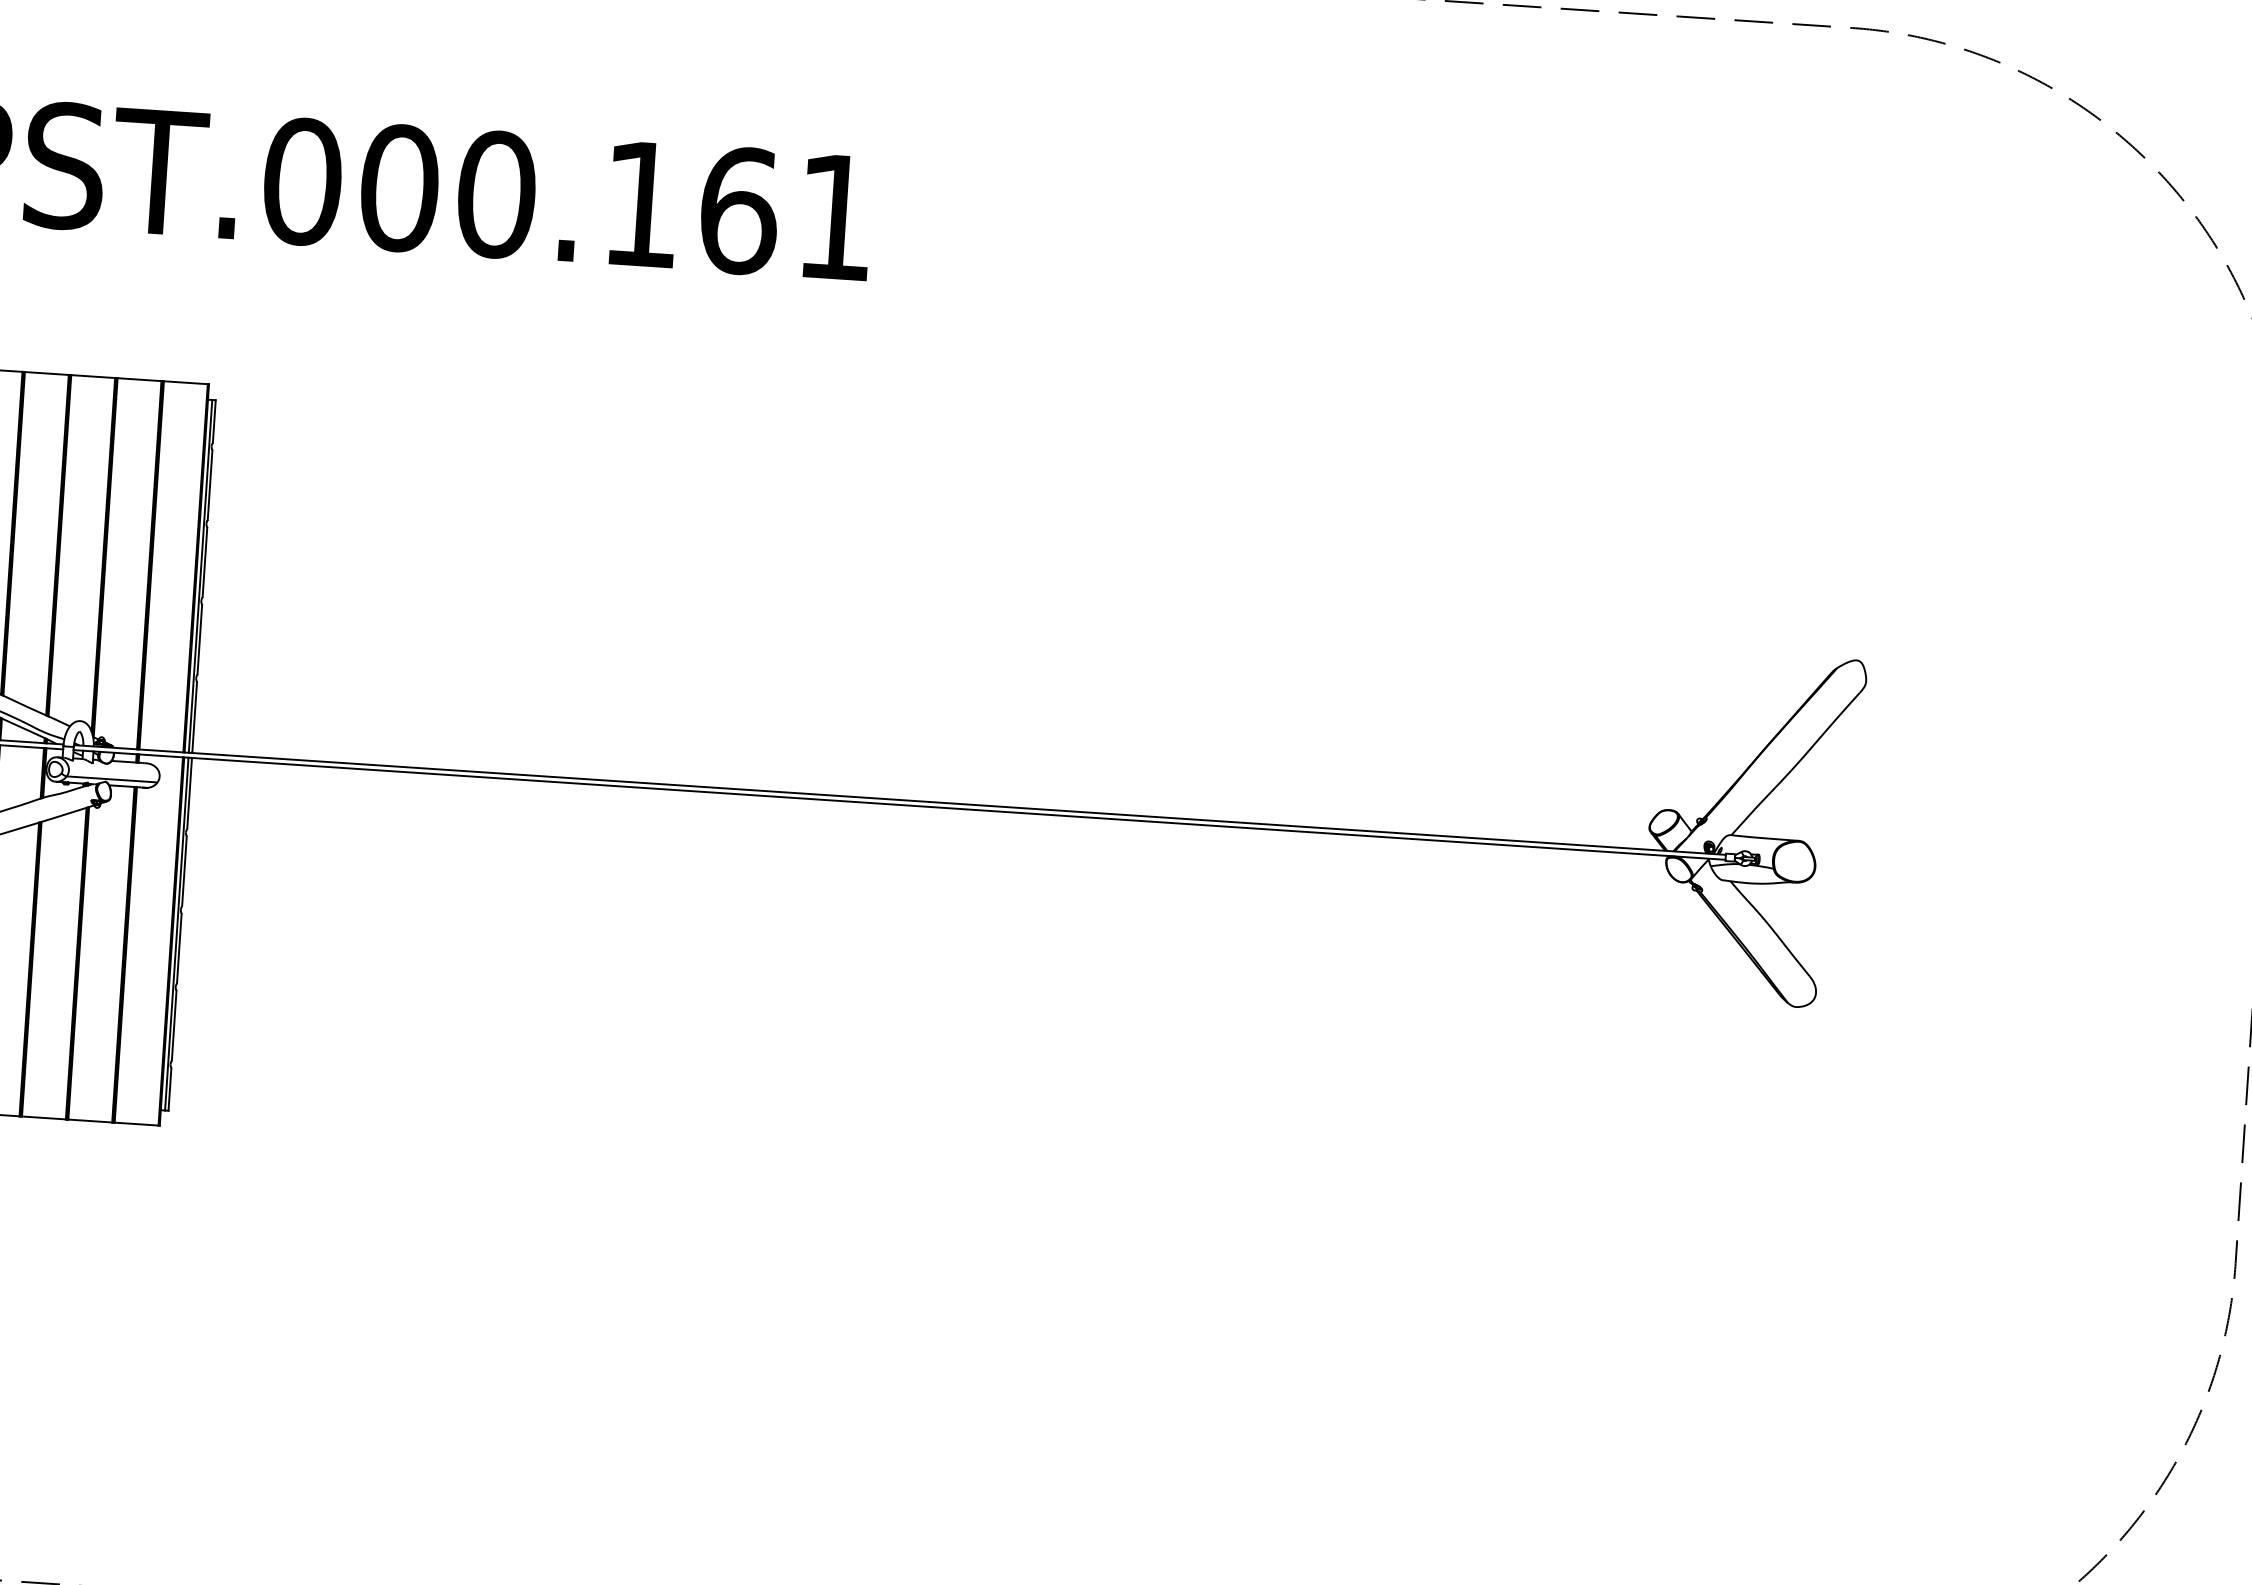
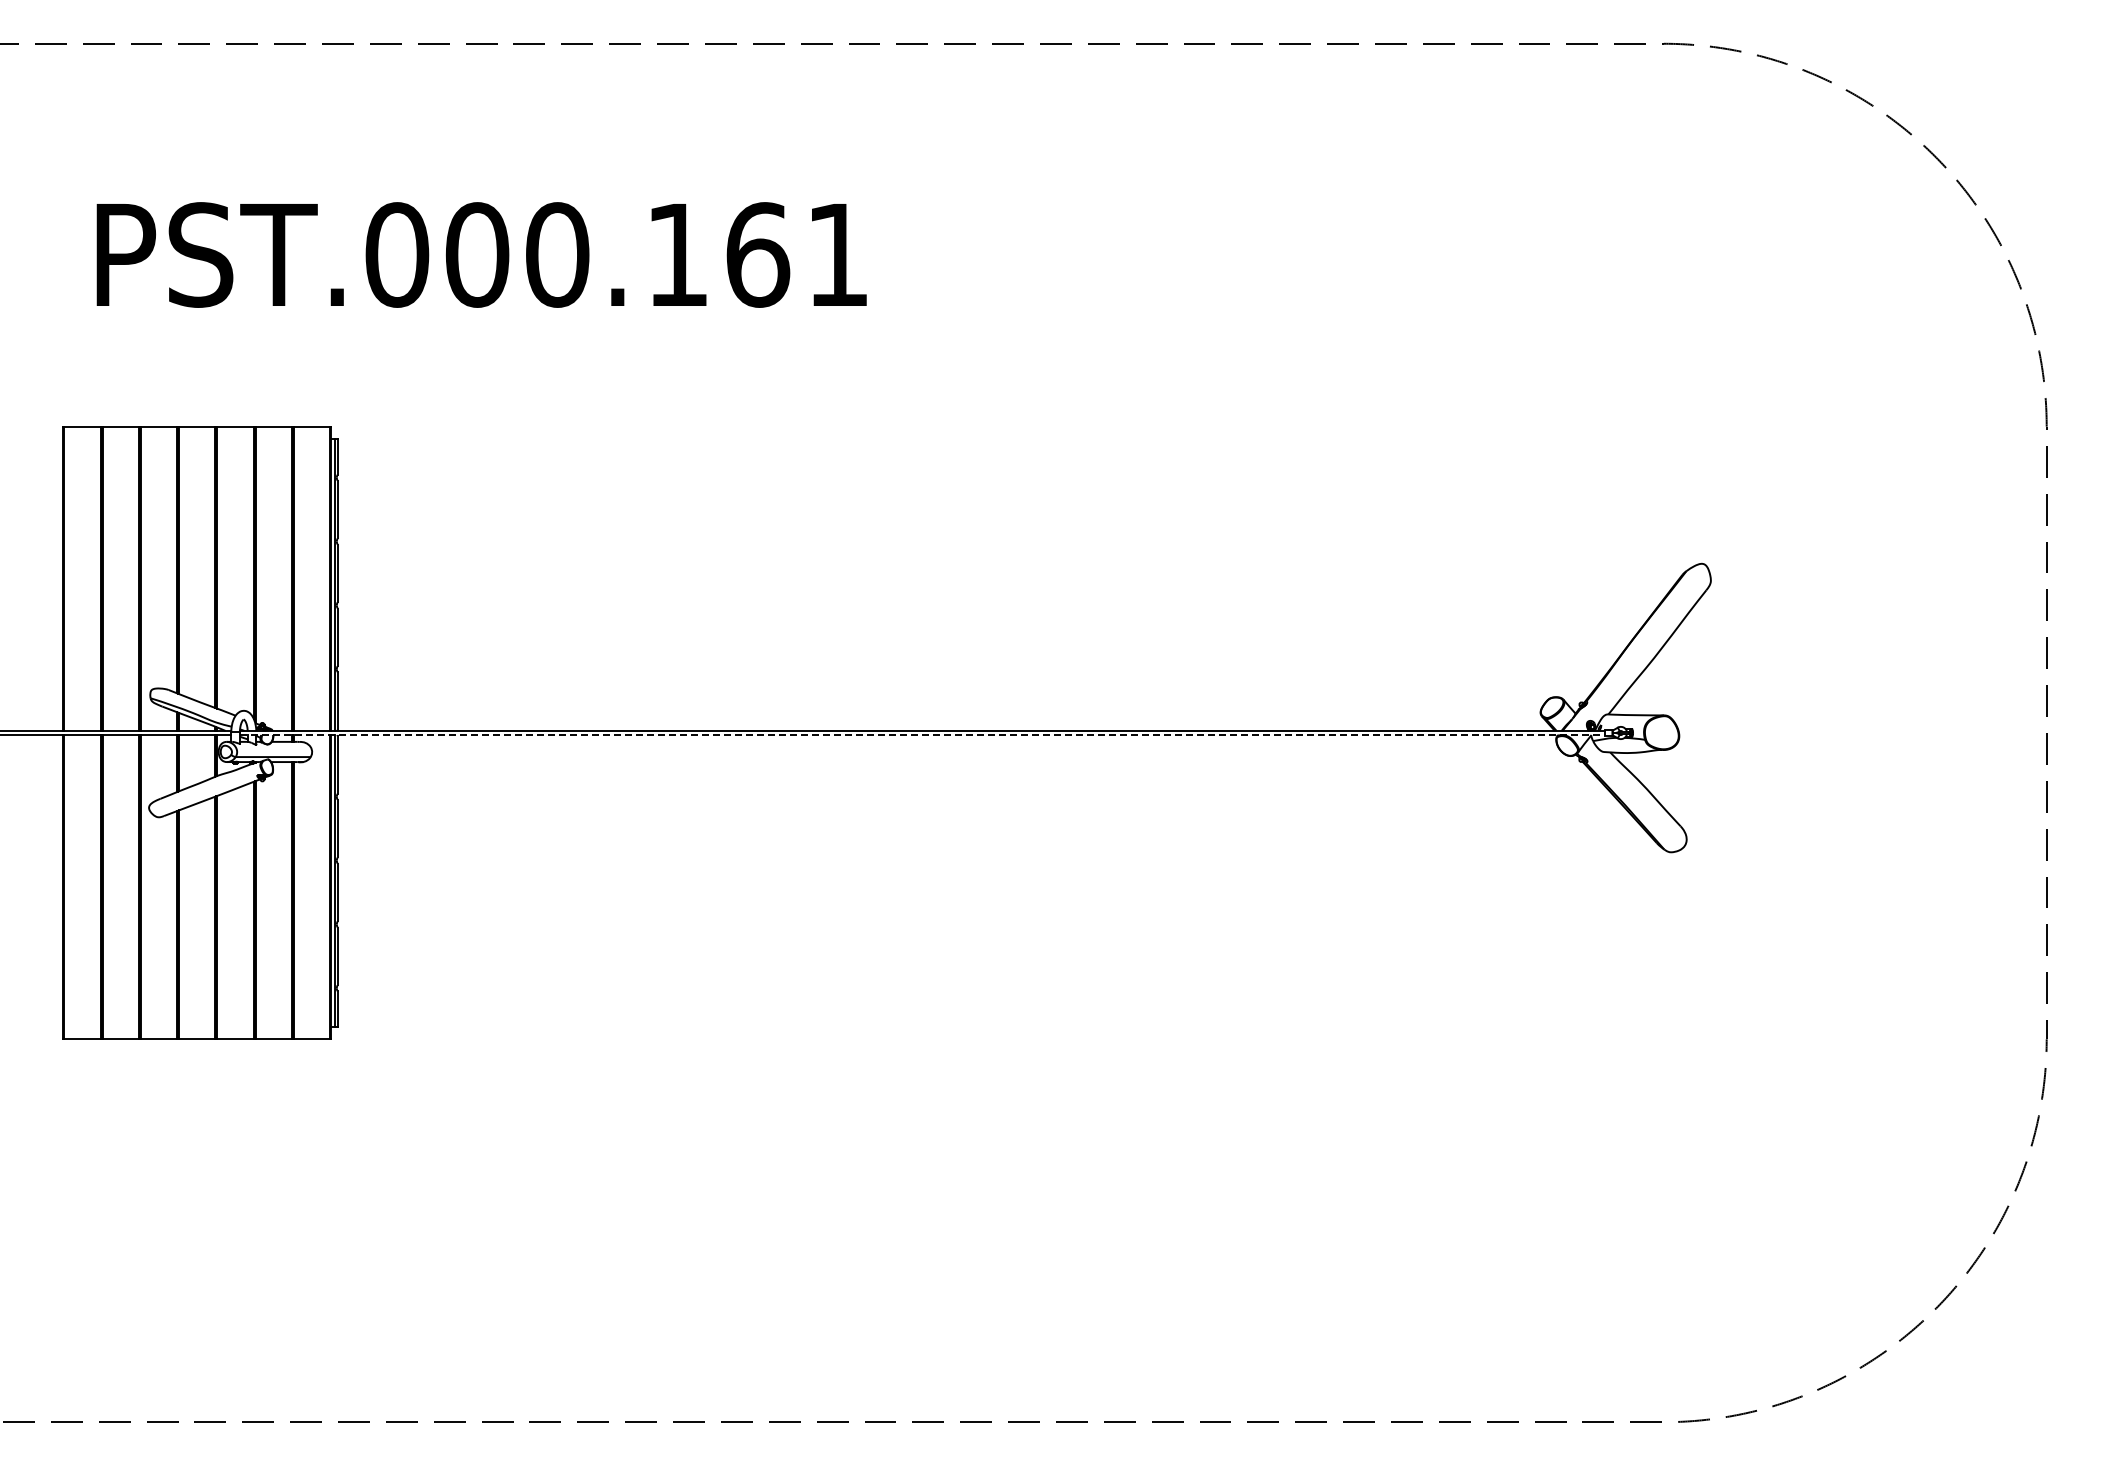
line: (899, 805) -> (922, 735), solid -> dashed

